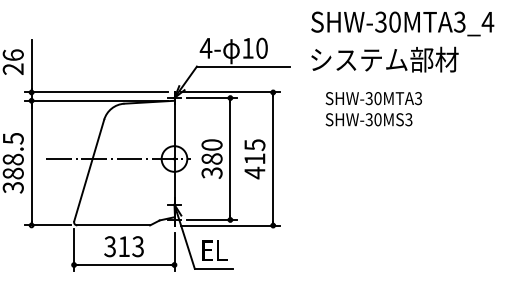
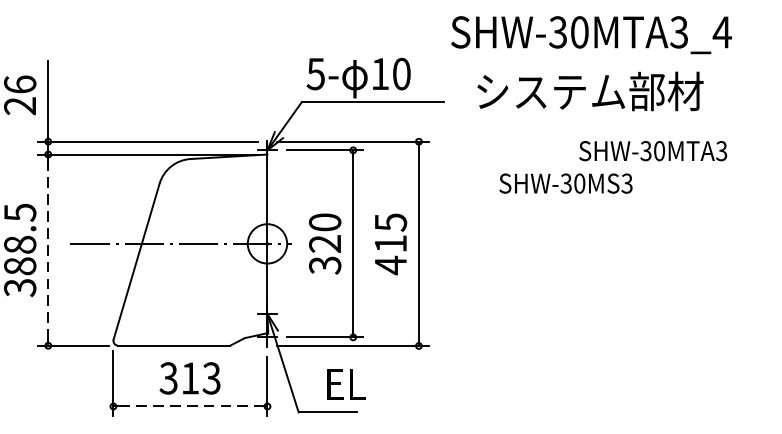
text: (402, 23) -> (591, 34), moved
text: (205, 48) -> (315, 74), 4- -> 5-
text: (373, 98) -> (652, 151), moved
text: (211, 158) -> (324, 243), 380 -> 320
line: (31, 163) -> (48, 250), solid -> dashed
text: (214, 250) -> (345, 384), moved
line: (124, 265) -> (190, 407), solid -> dashed

